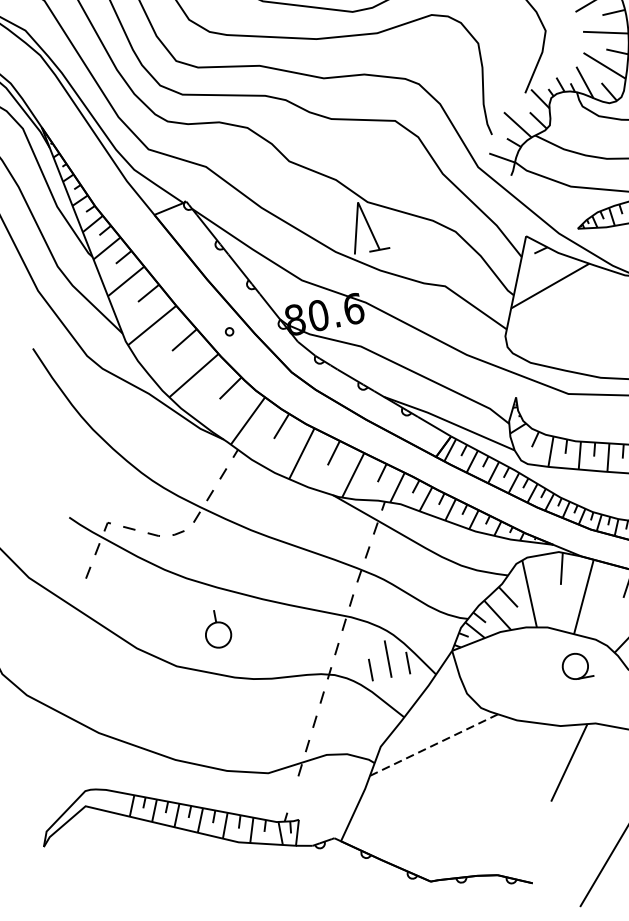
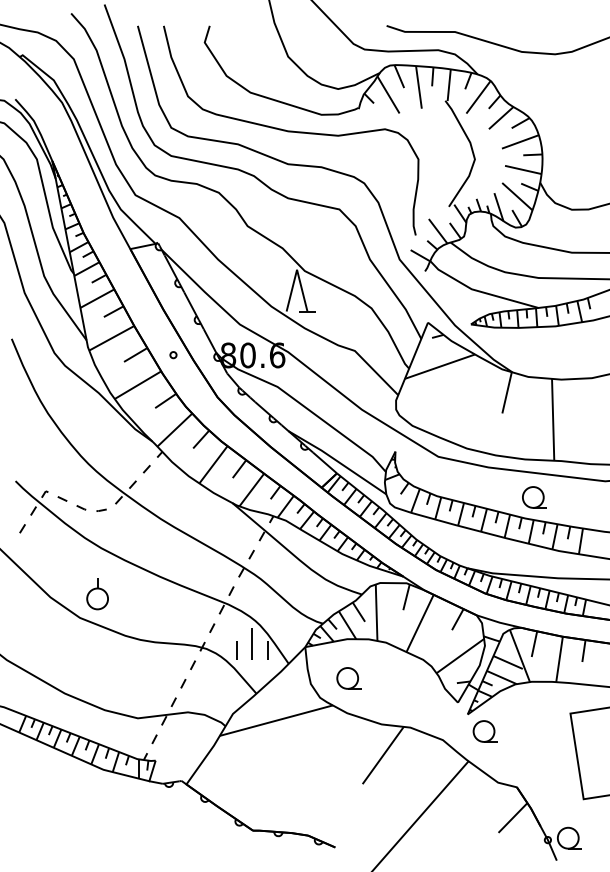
part: (217, 629) -> (97, 594), moved
part: (576, 666) -> (348, 678), moved
line: (434, 744) -> (276, 720), dashed -> solid
line: (292, 794) -> (154, 739), added

